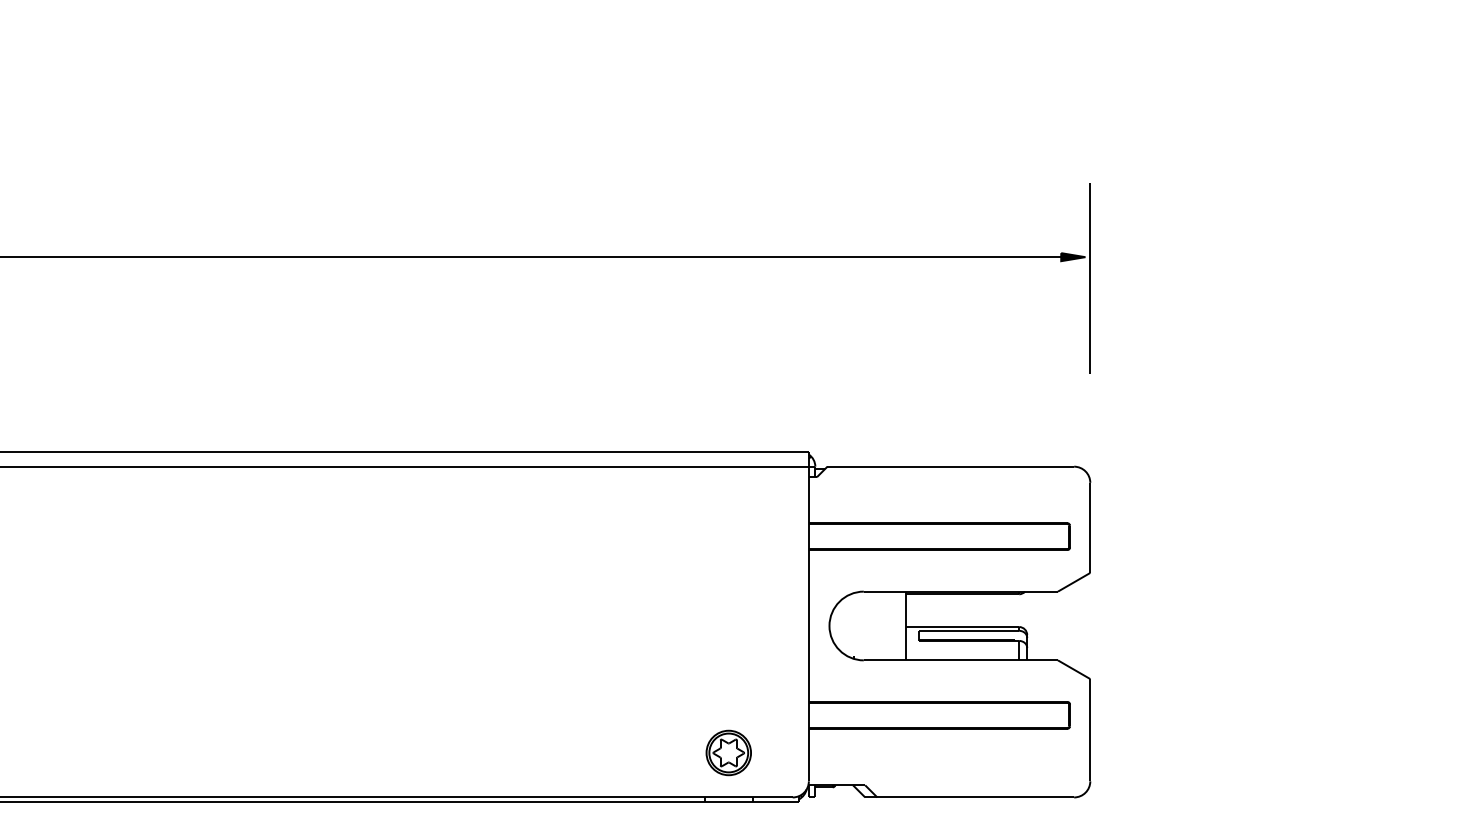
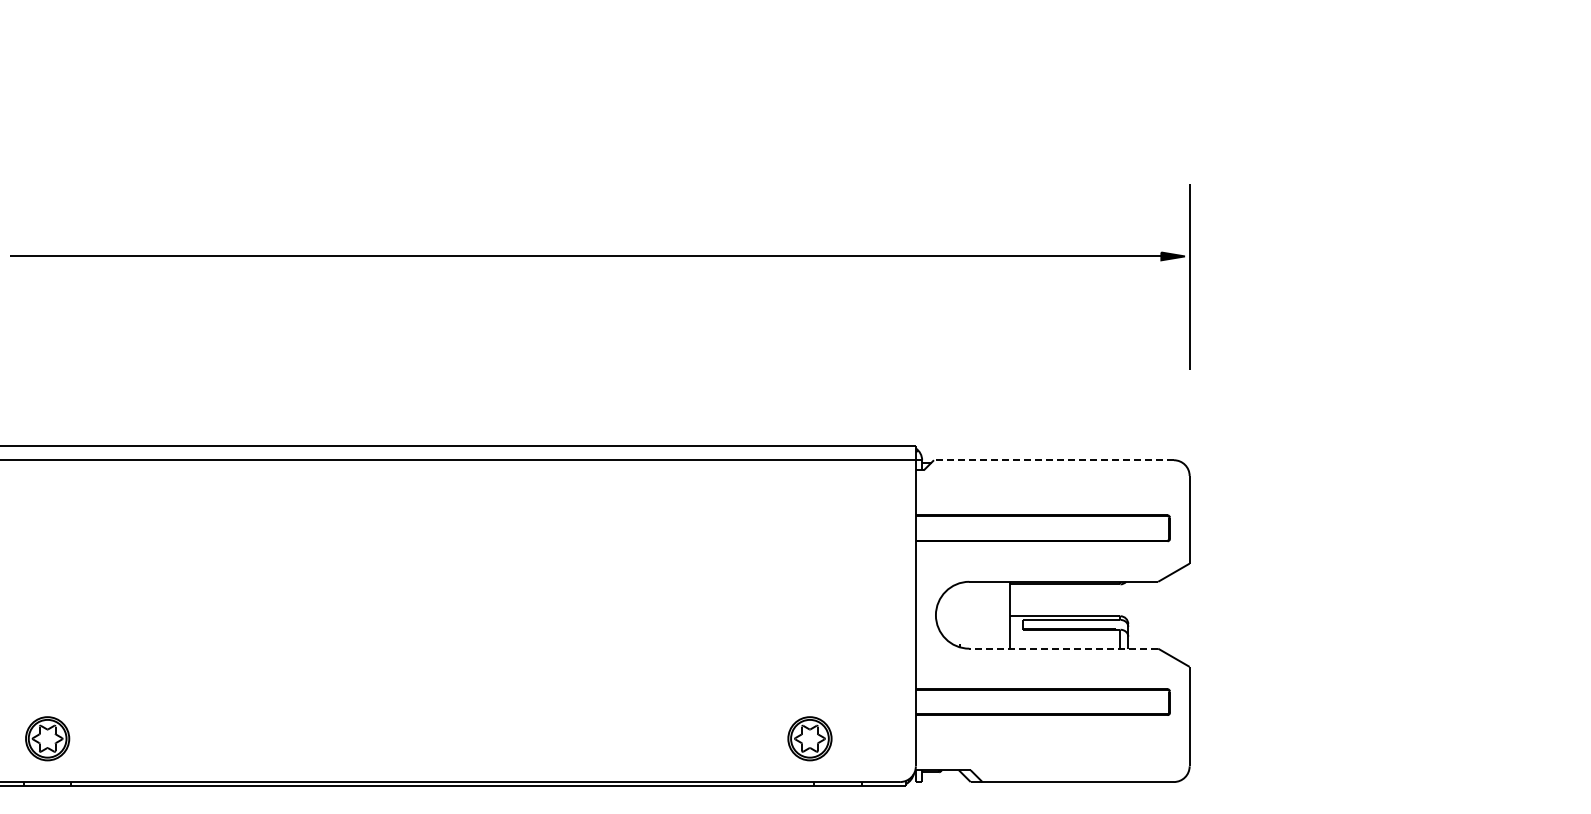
line: (950, 466) -> (1053, 460), solid -> dashed
line: (960, 660) -> (1063, 648), solid -> dashed
part: (728, 752) -> (809, 738), moved

